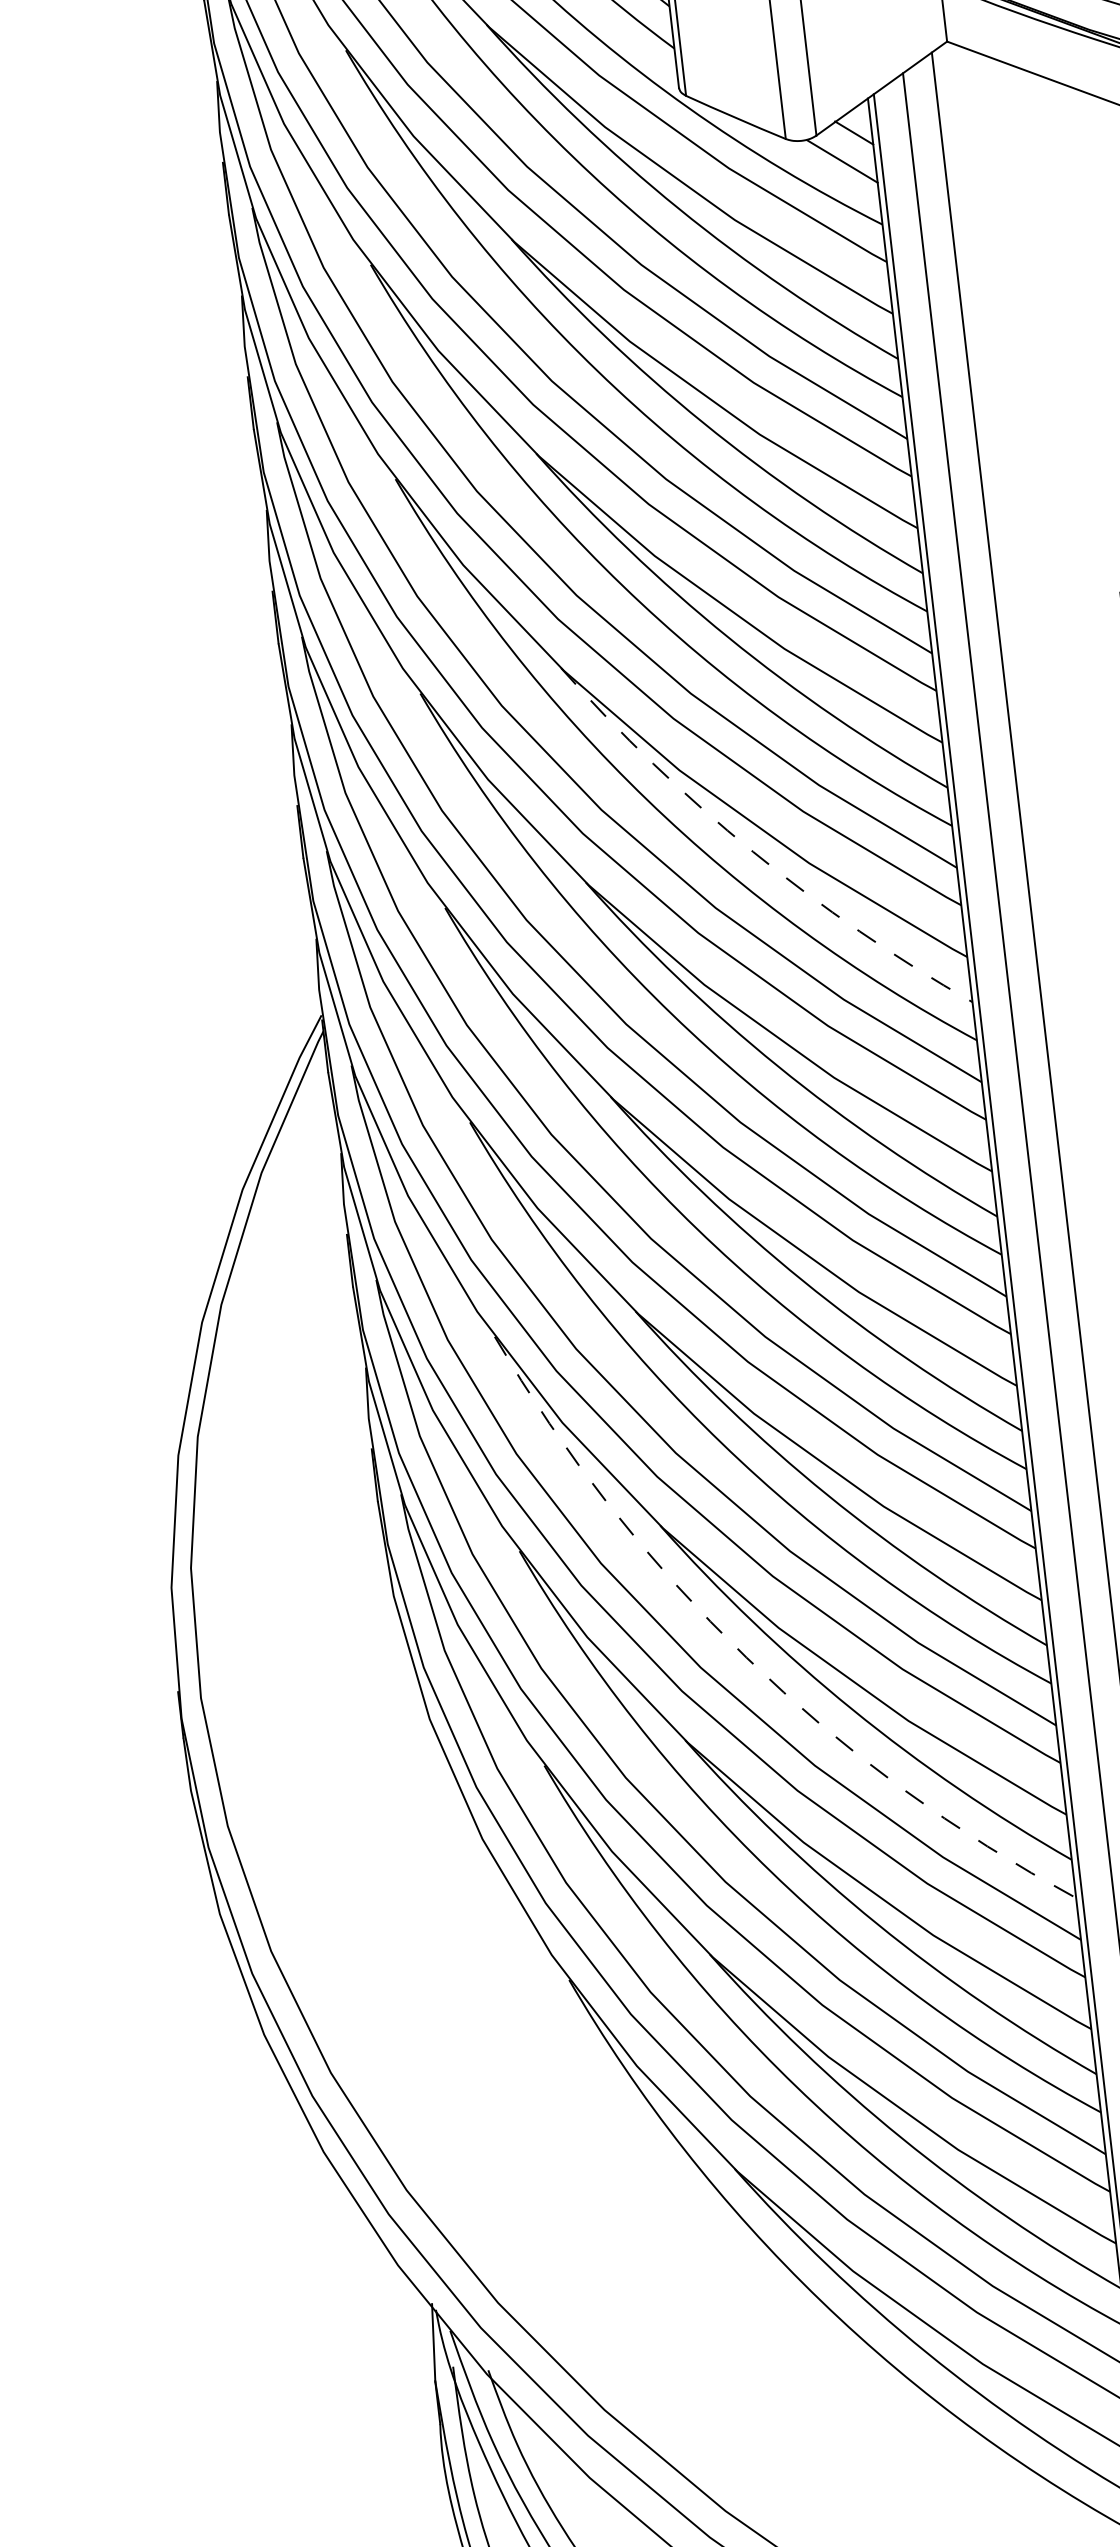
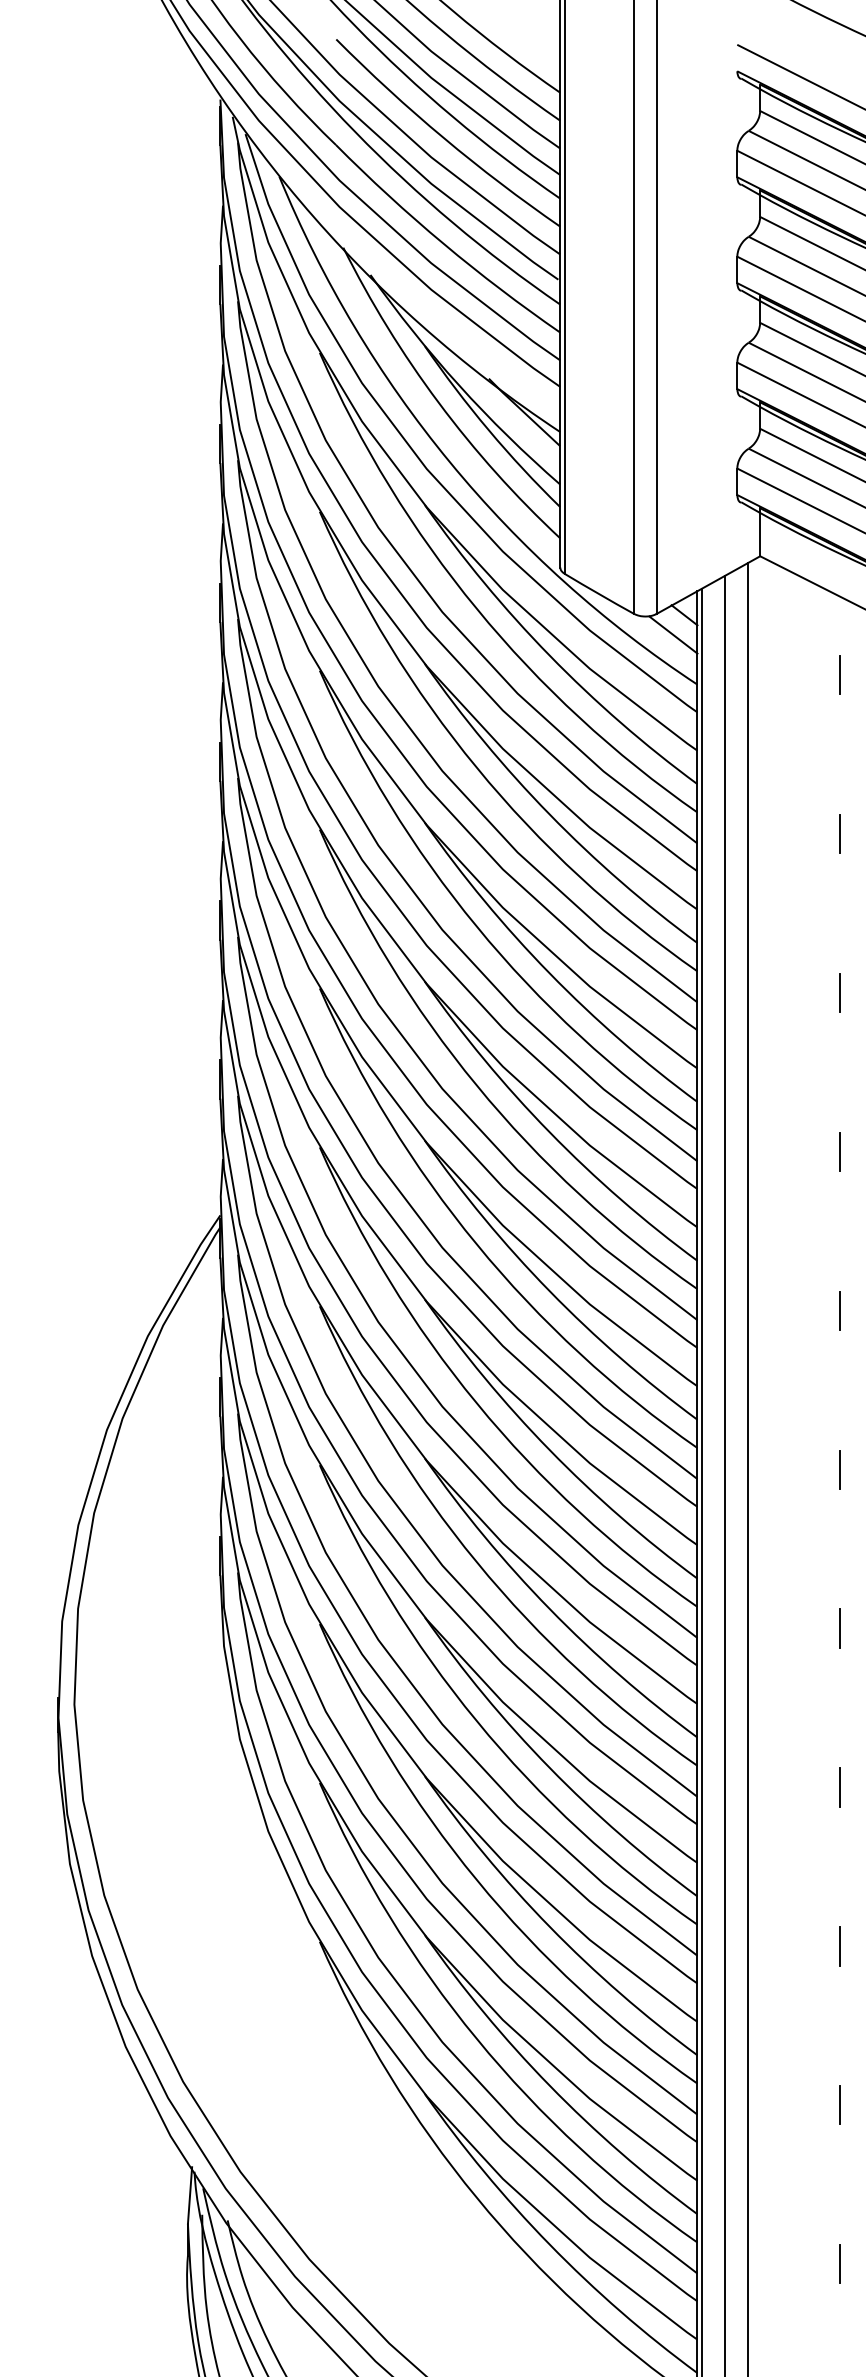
line: (1074, 189) -> (840, 675), added
line: (1097, 403) -> (839, 833), added
arc: (752, 852) -> (549, 1132), dashed -> solid
arc: (746, 1658) -> (476, 1721), dashed -> solid

